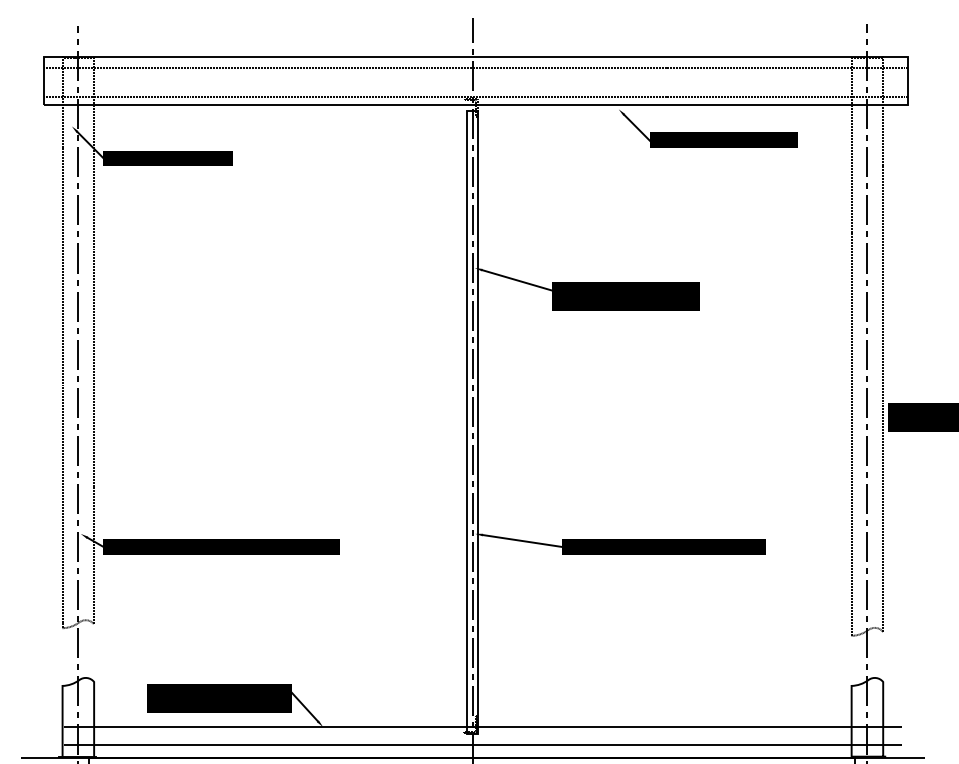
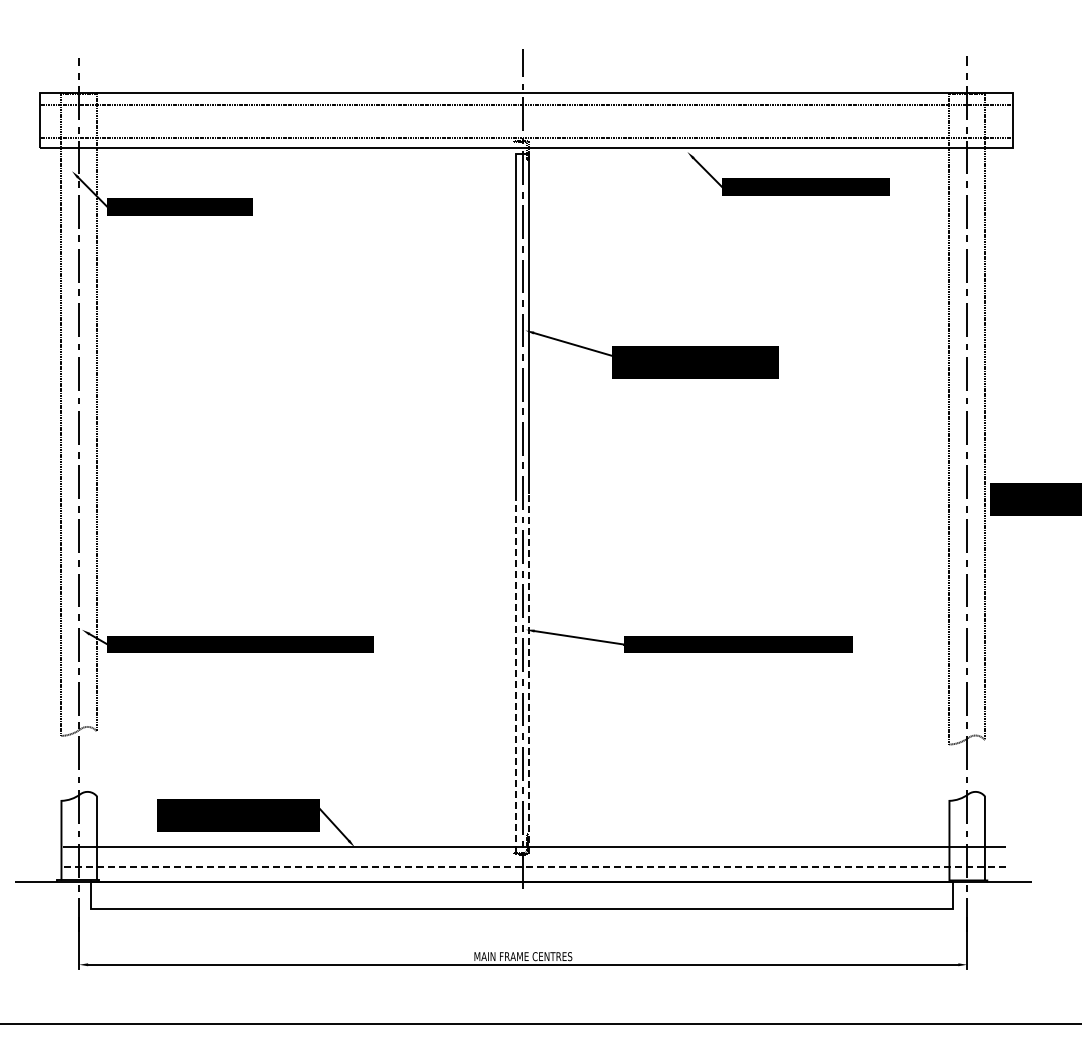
line: (472, 733) -> (522, 854), solid -> dashed
line: (482, 745) -> (534, 867), solid -> dashed

